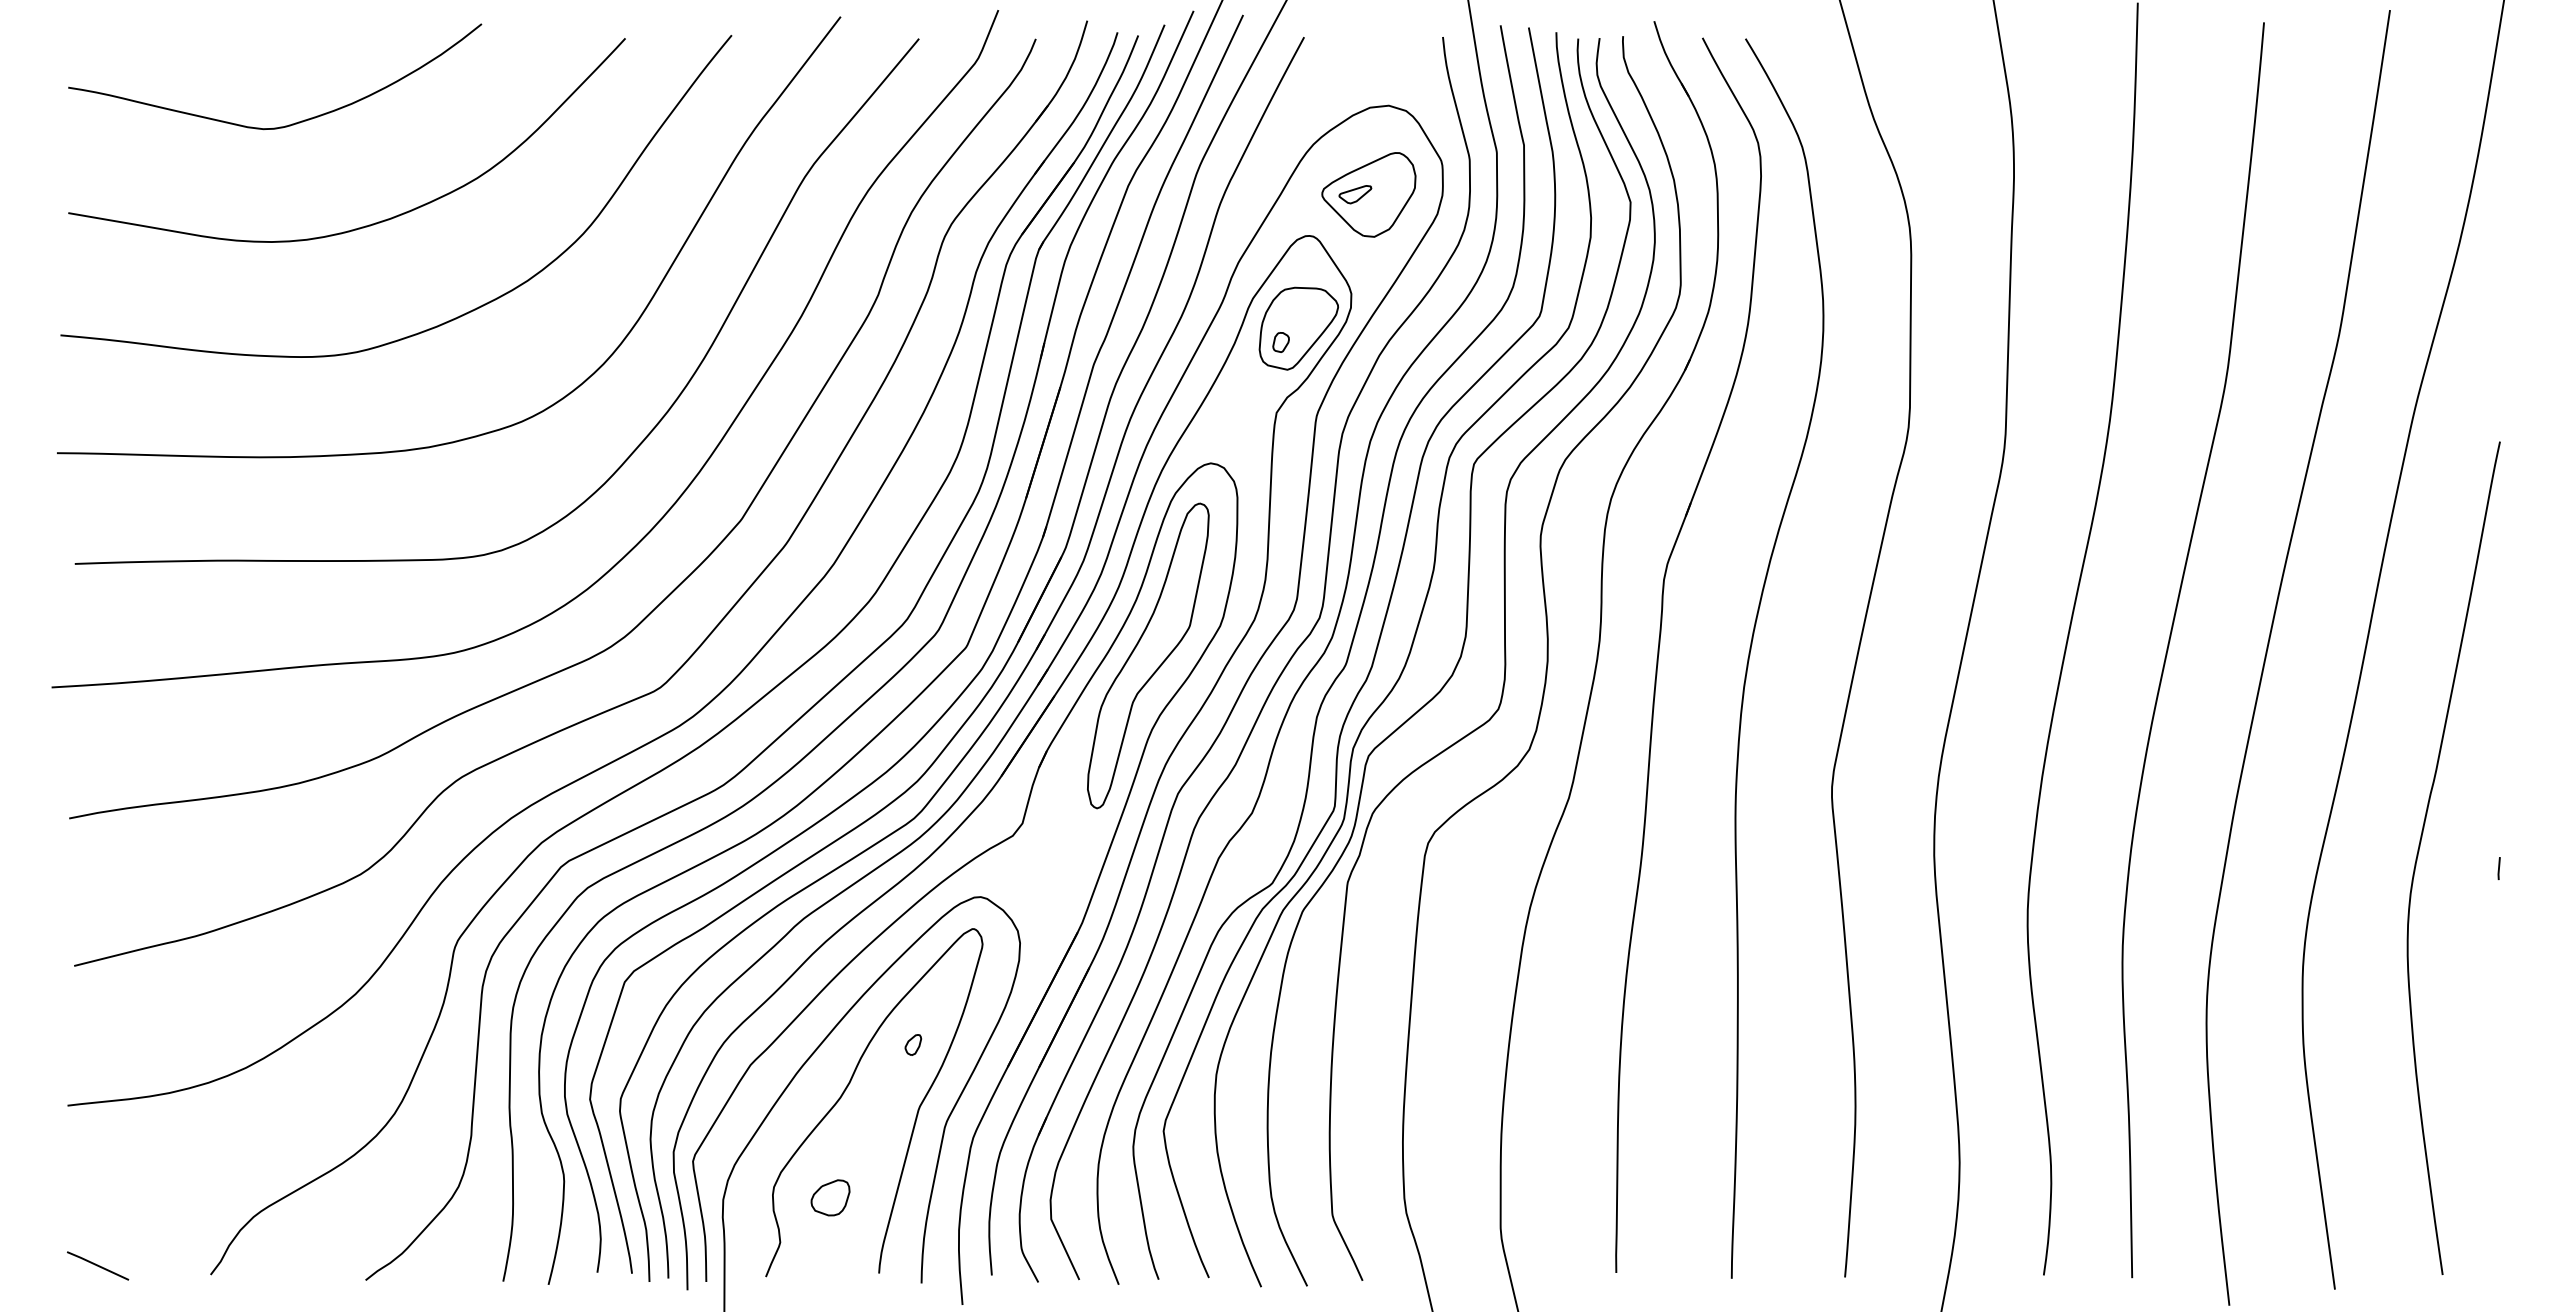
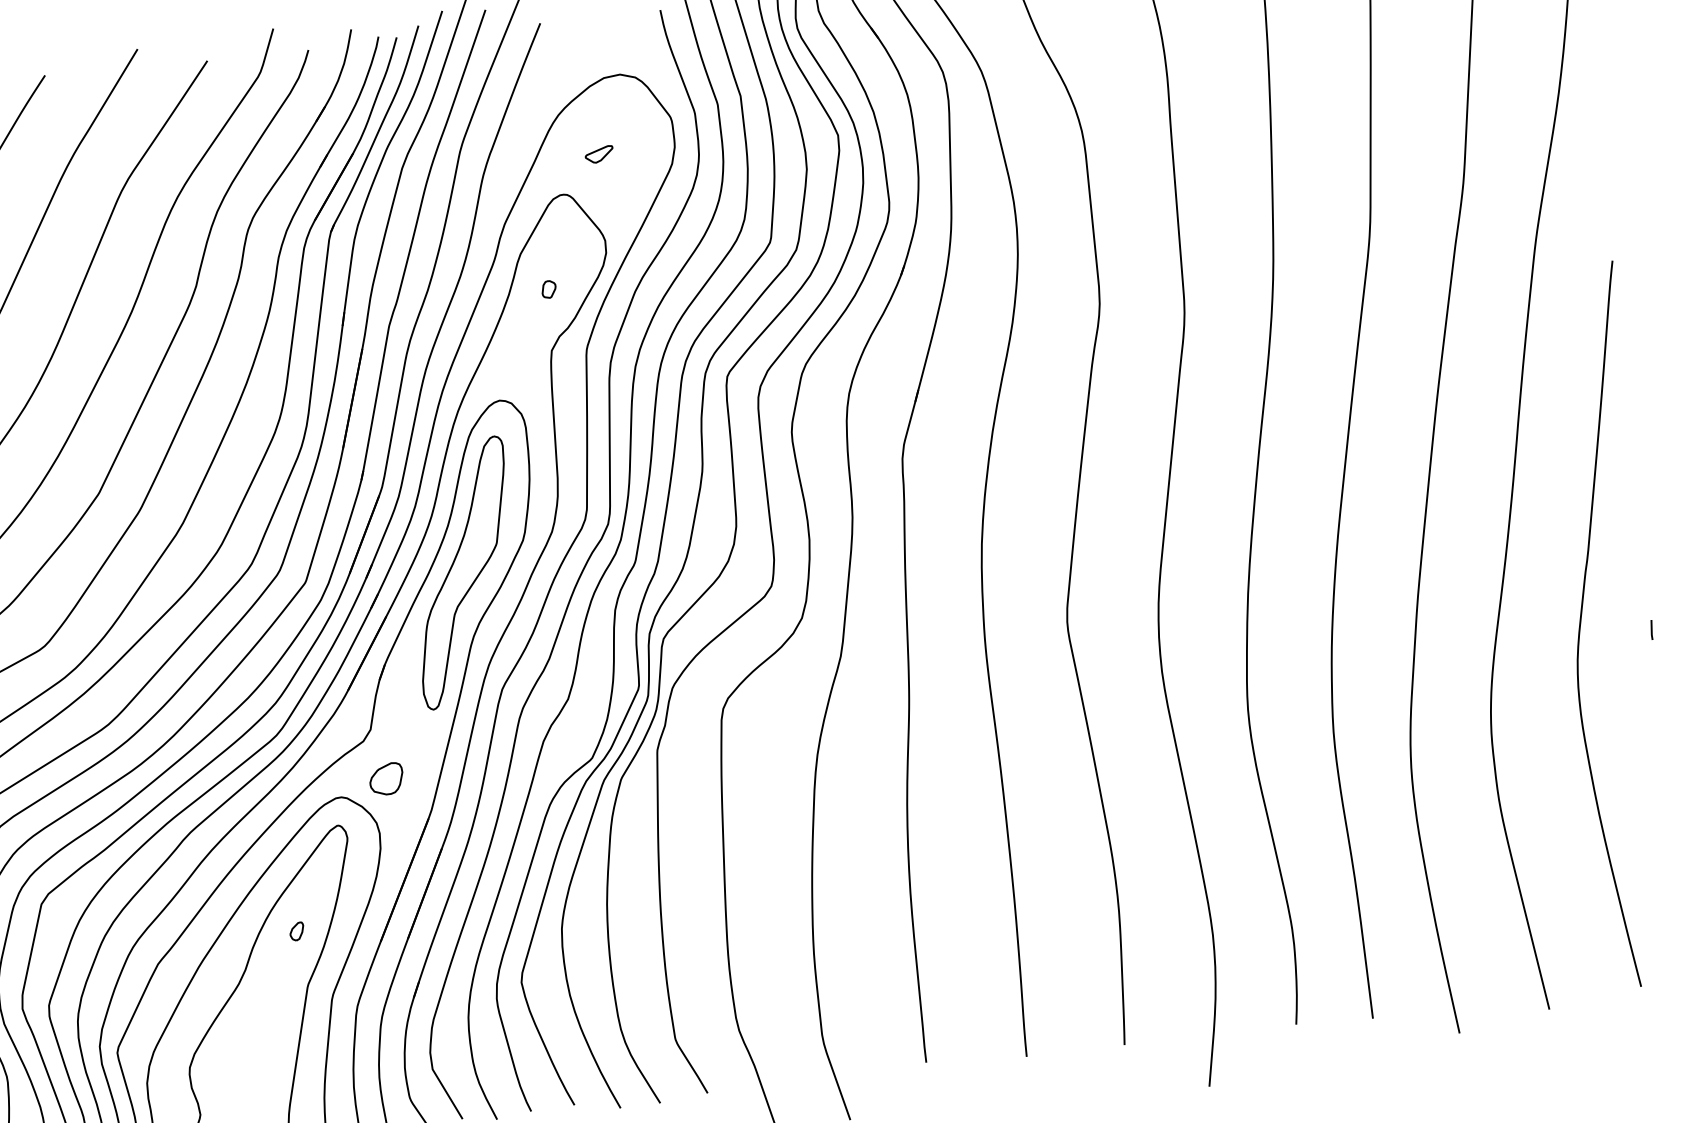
part: (1368, 194) -> (610, 153), removed
part: (1298, 328) -> (562, 275), removed
part: (830, 1197) -> (386, 778), moved

